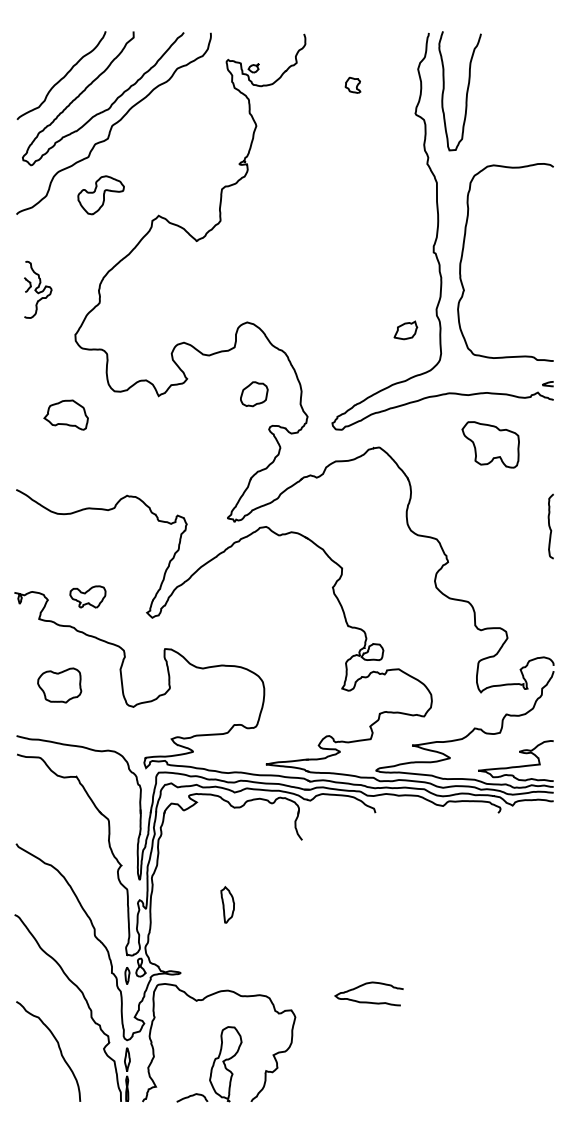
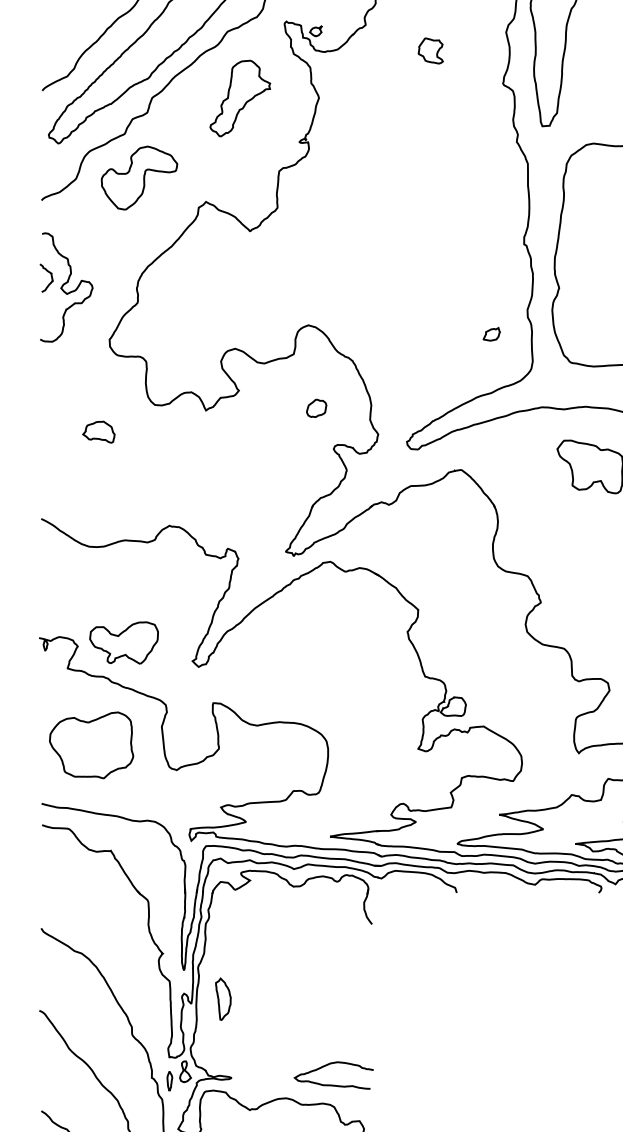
part: (352, 85) -> (430, 51), size x1.43
part: (188, 125) -> (240, 97), added
part: (100, 195) -> (138, 178), size x1.43
part: (37, 289) -> (65, 287), size x1.67
part: (405, 329) -> (491, 333), size x0.62
part: (254, 394) -> (316, 408), size x0.62
part: (65, 414) -> (98, 431), size x0.62
part: (87, 596) -> (123, 642), size x1.67
part: (59, 685) -> (91, 745), size x1.67
part: (227, 904) -> (223, 998), moved
curve: (368, 1001) -> (333, 1084), moved

